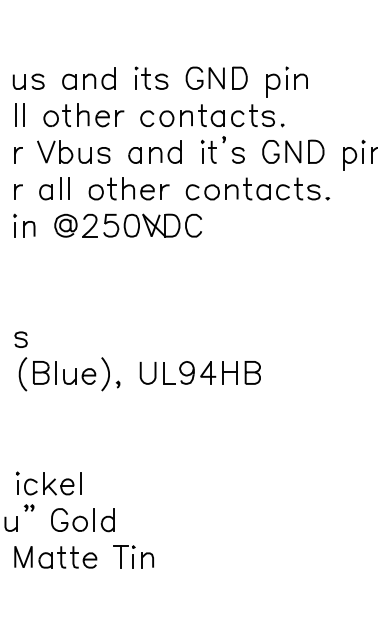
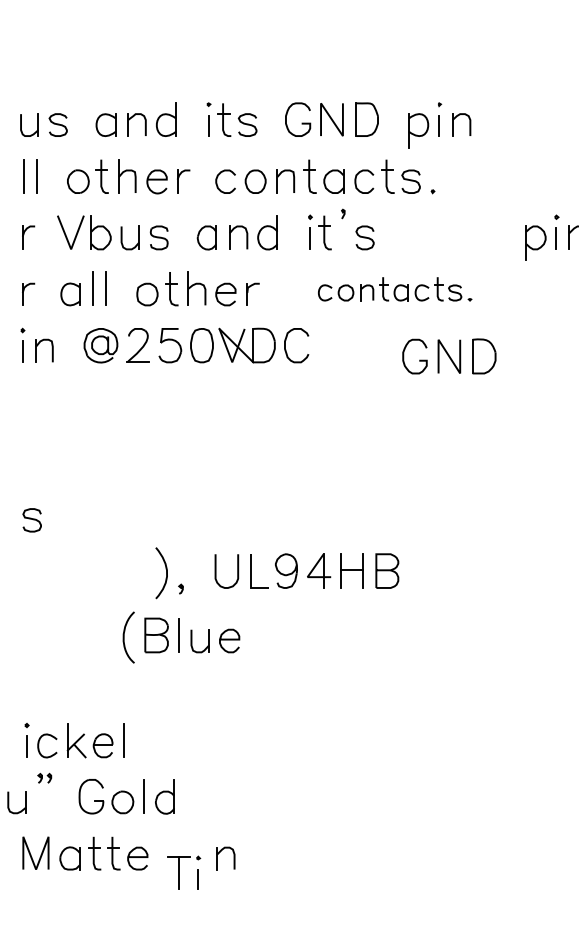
part: (293, 151) -> (449, 356), moved
part: (257, 188) -> (394, 288), size x0.7
part: (57, 374) -> (181, 637), moved
part: (124, 556) -> (184, 872), moved

